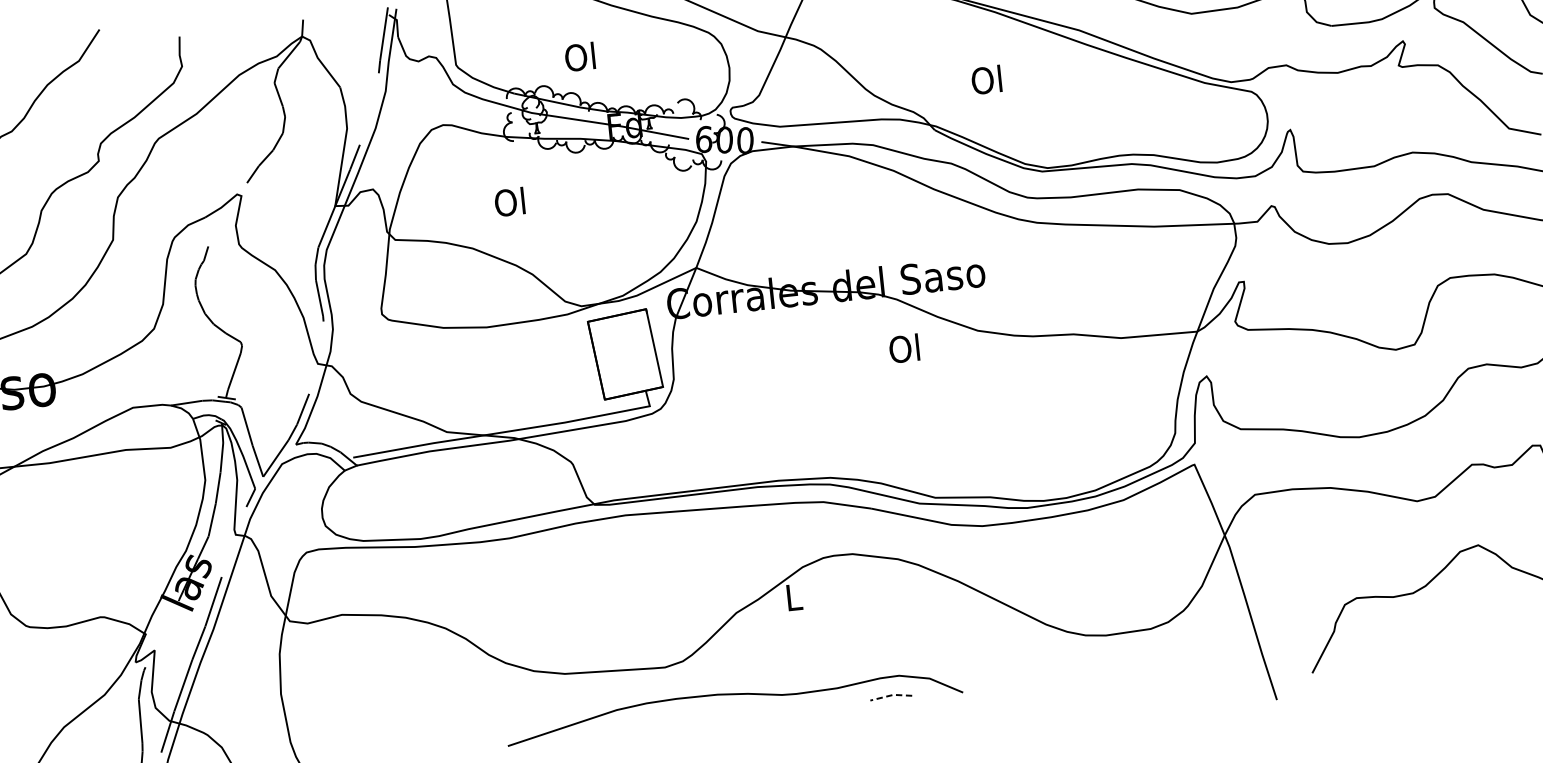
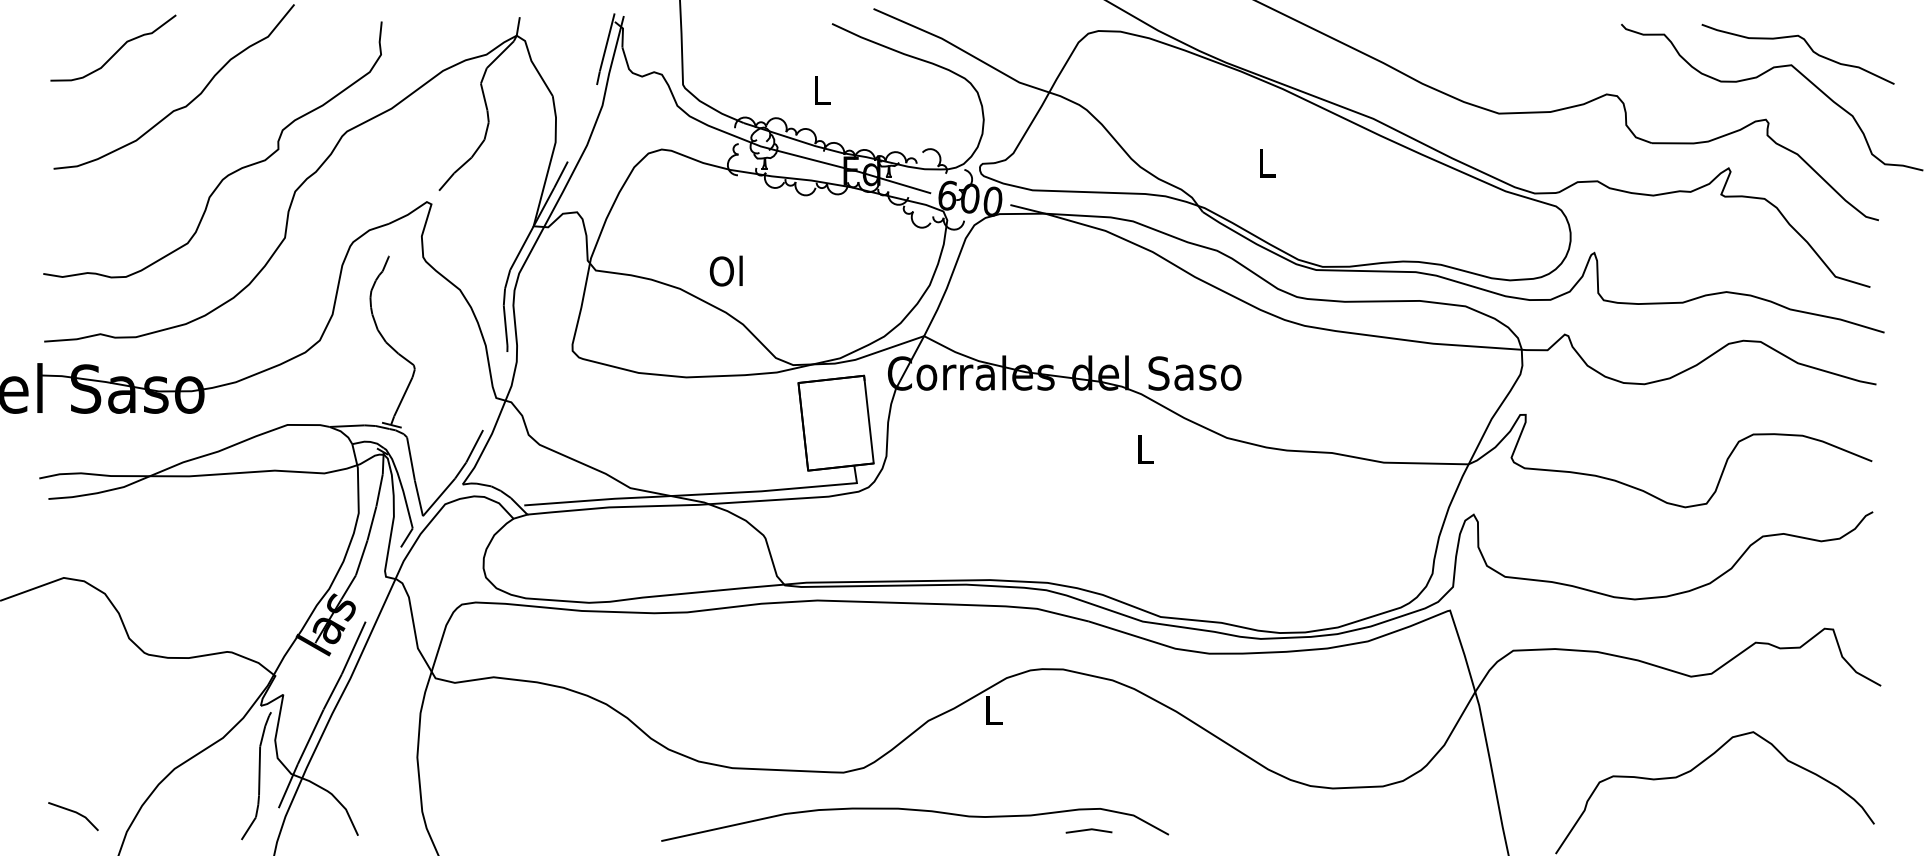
text: (580, 57) -> (820, 90), Ol -> L
text: (986, 79) -> (1265, 162), Ol -> L
text: (509, 201) -> (725, 270), moved
text: (903, 348) -> (1143, 448), Ol -> L
line: (890, 695) -> (1088, 829), dashed -> solid

